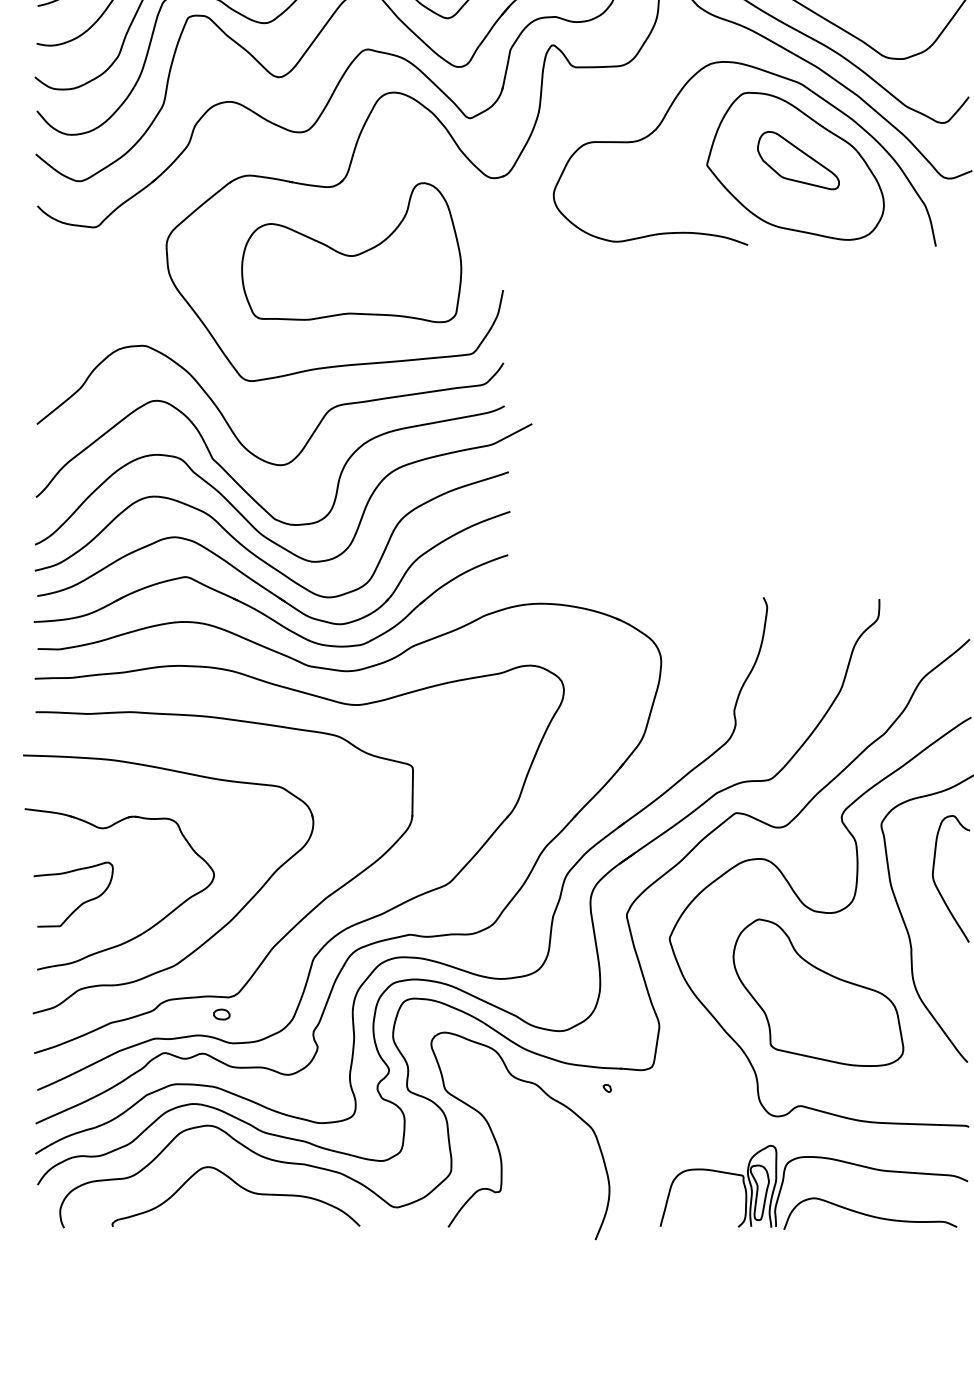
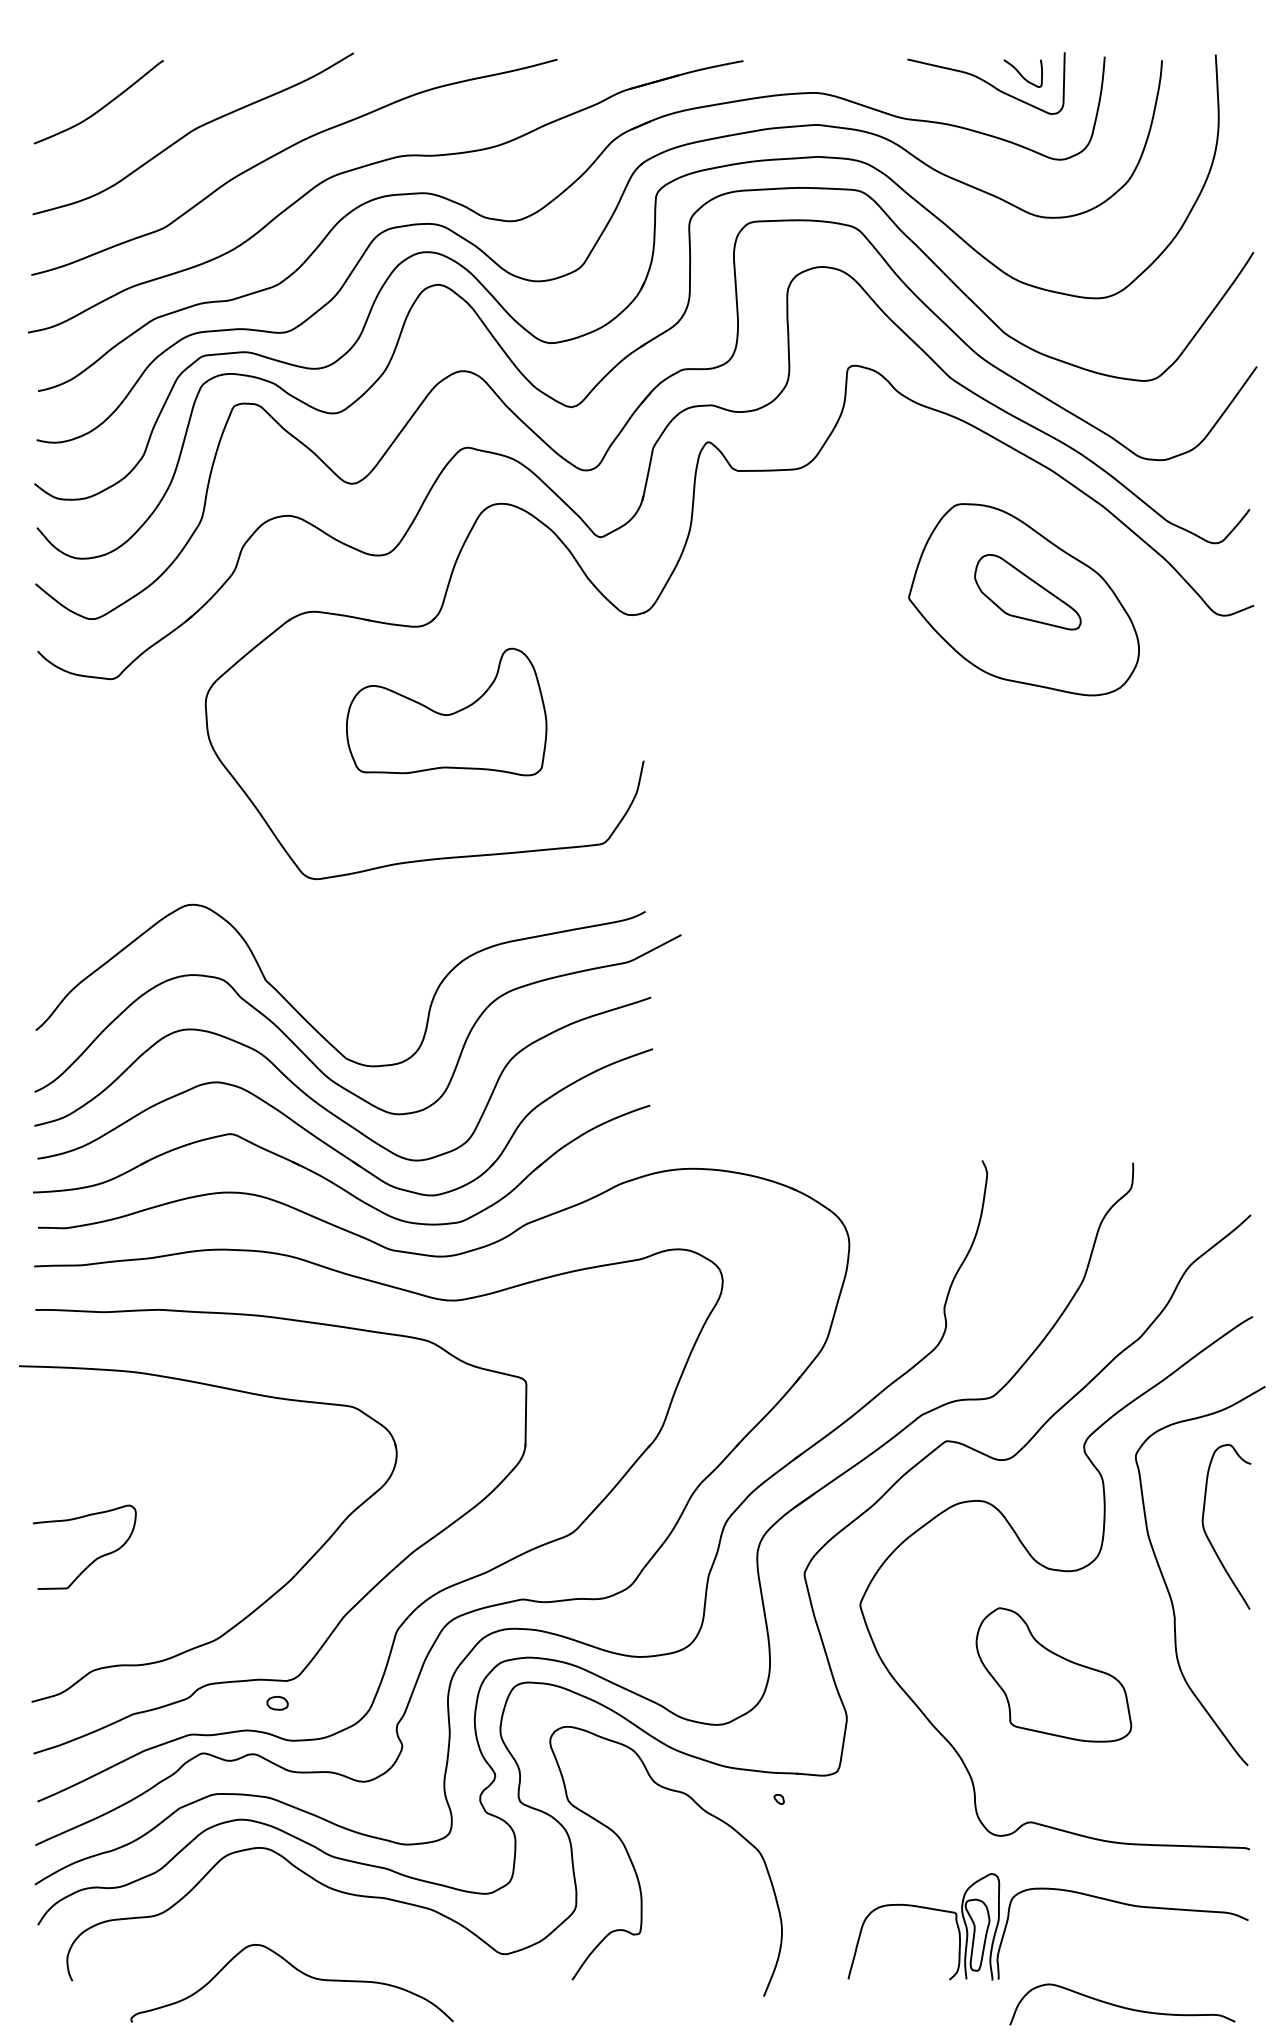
part: (770, 73) -> (991, 479), removed
part: (351, 252) -> (446, 711), size x0.7
curve: (230, 427) -> (289, 939), removed
part: (146, 930) -> (179, 1593), removed
part: (818, 992) -> (1053, 1674), size x0.7
curve: (239, 1186) -> (296, 1970), moved
curve: (870, 1215) -> (1122, 2006), moved

